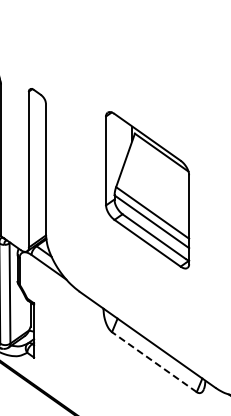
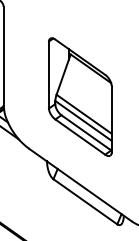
part: (147, 190) -> (80, 97), moved
line: (154, 362) -> (85, 202), dashed -> solid

